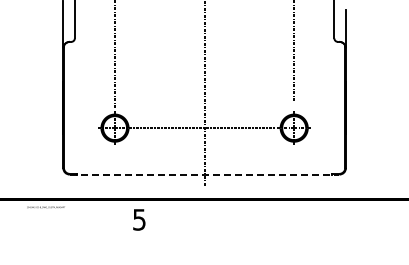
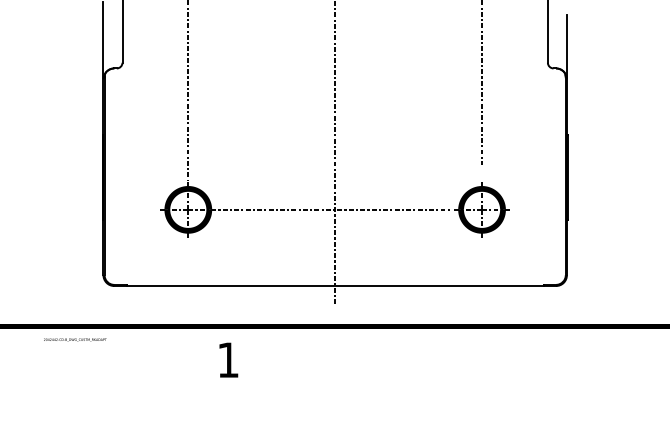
line: (204, 174) -> (335, 285), dashed -> solid
text: (139, 219) -> (228, 359), 5 -> 1

